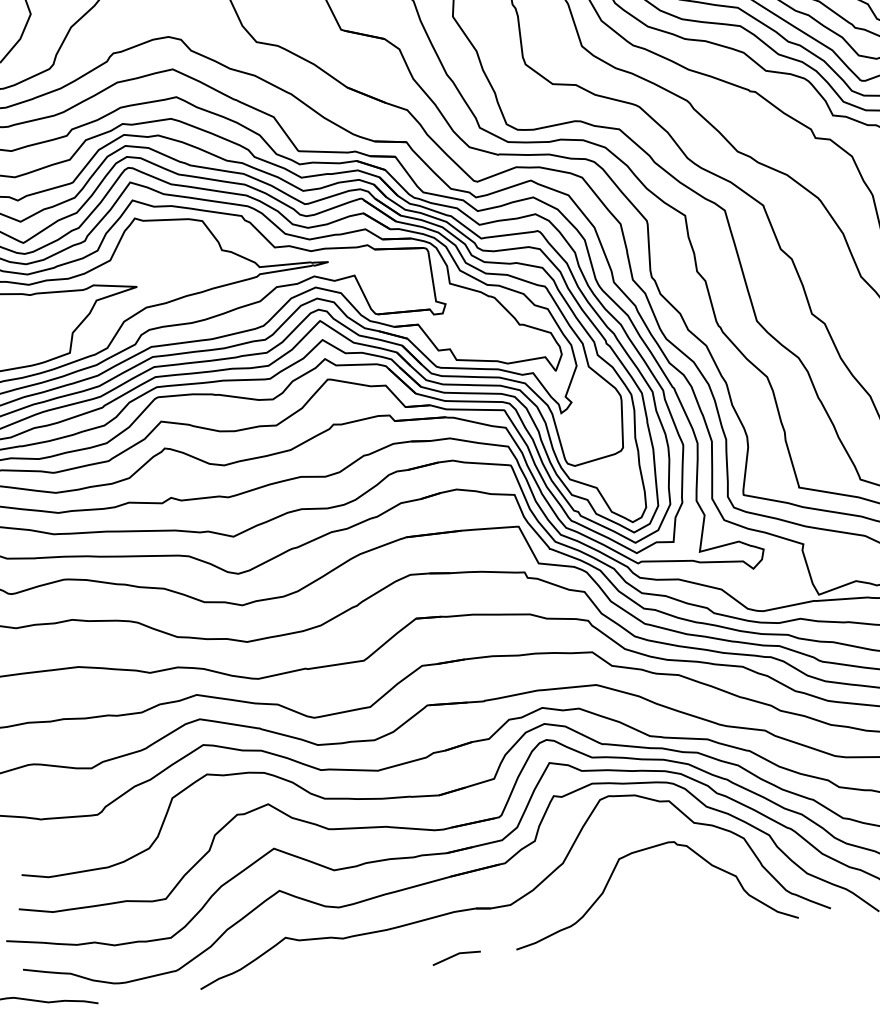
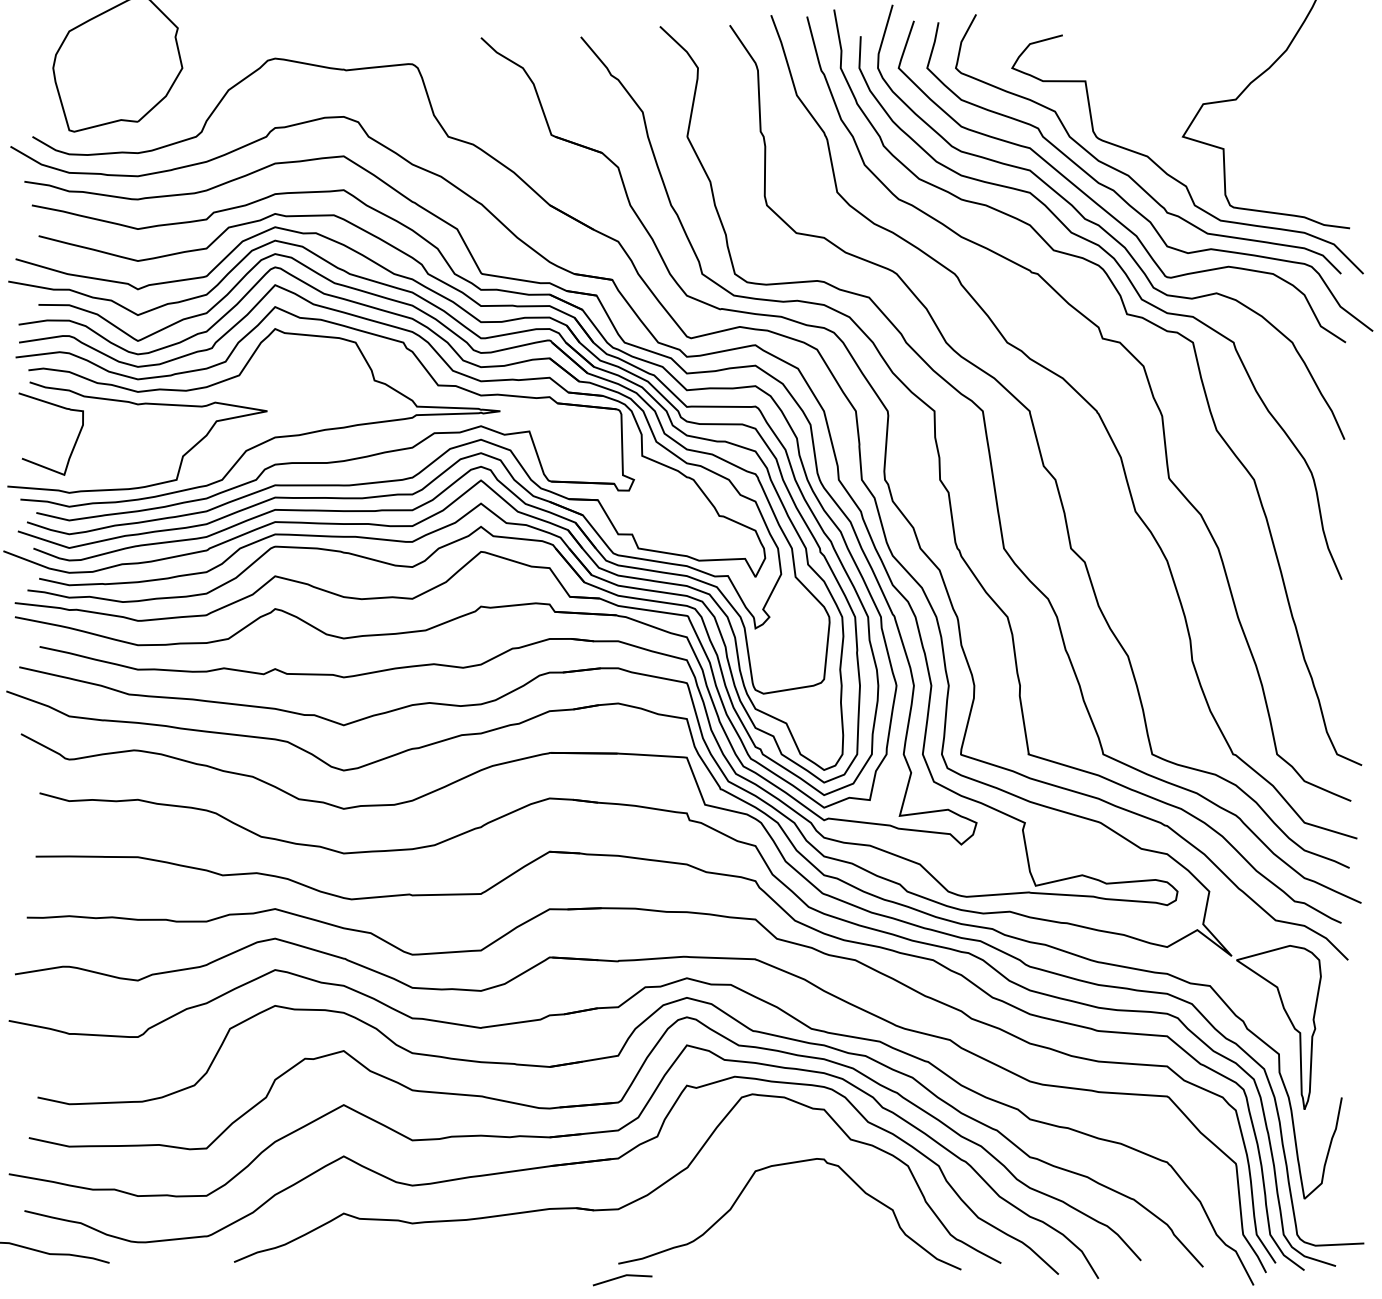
line: (456, 955) -> (622, 1277), moved

